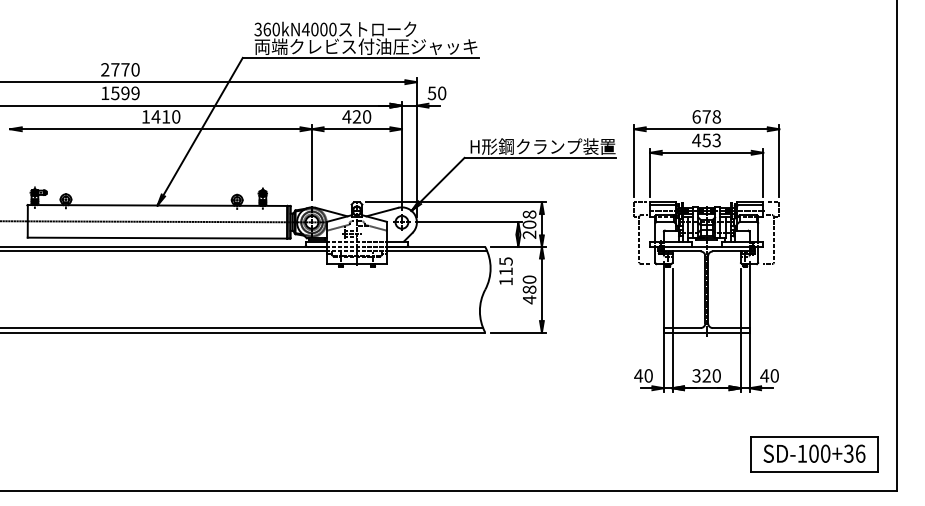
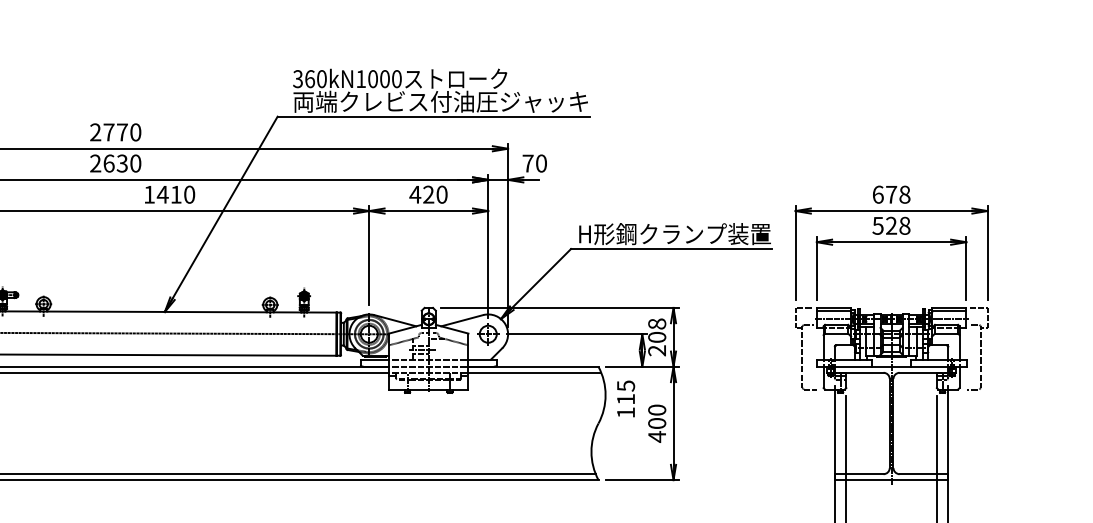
text: (305, 29) -> (360, 79), 360kN4000 -> 360kN1000
text: (120, 93) -> (115, 163), 1599 -> 2630
text: (431, 93) -> (527, 163), 50 -> 70
text: (706, 140) -> (891, 225), 453 -> 528
text: (529, 289) -> (657, 423), 480 -> 400

